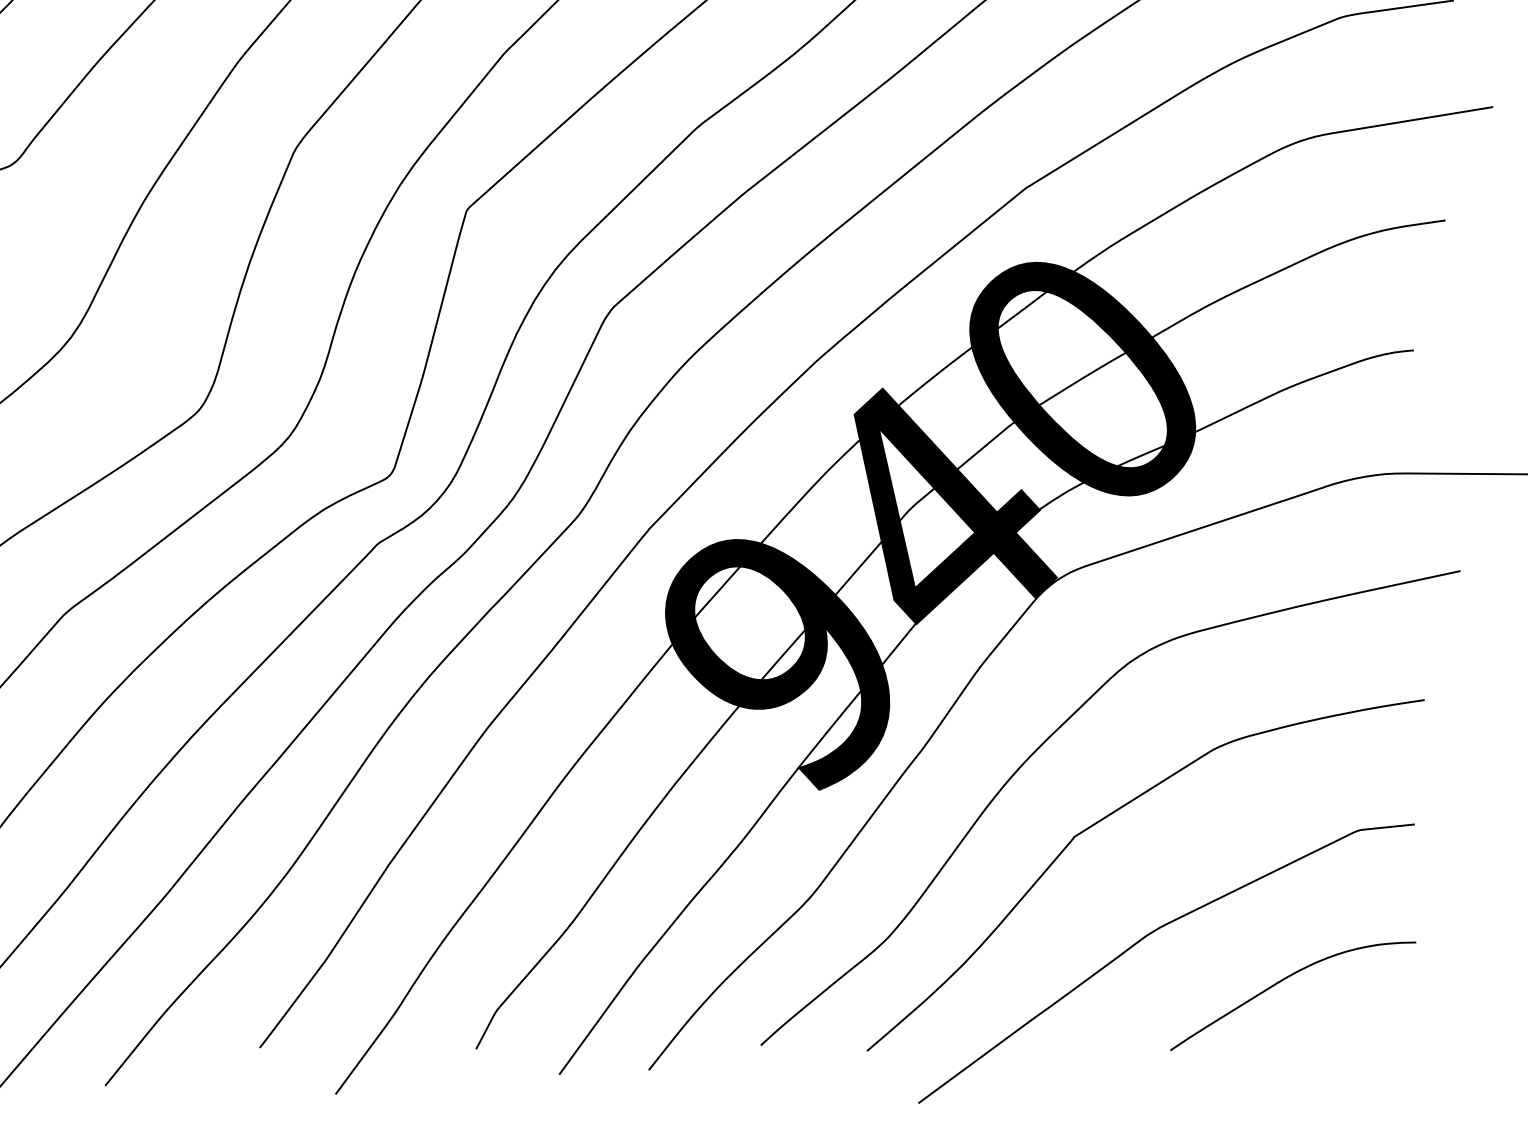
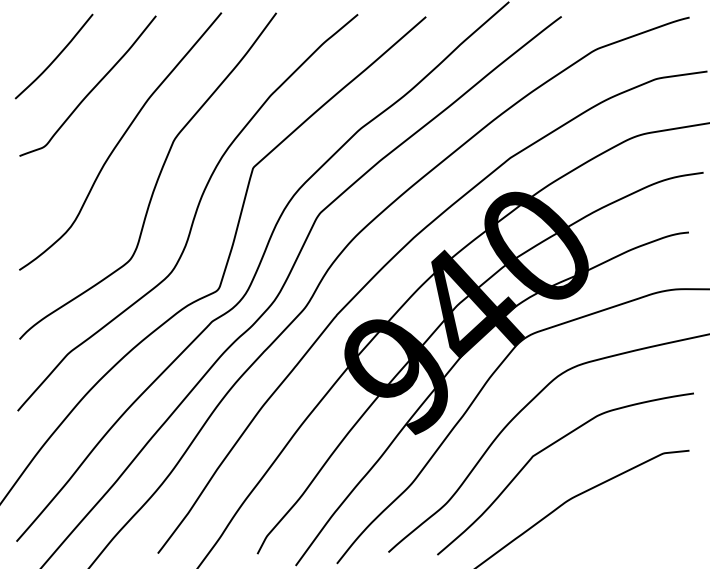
curve: (1286, 980) -> (630, 522), removed

